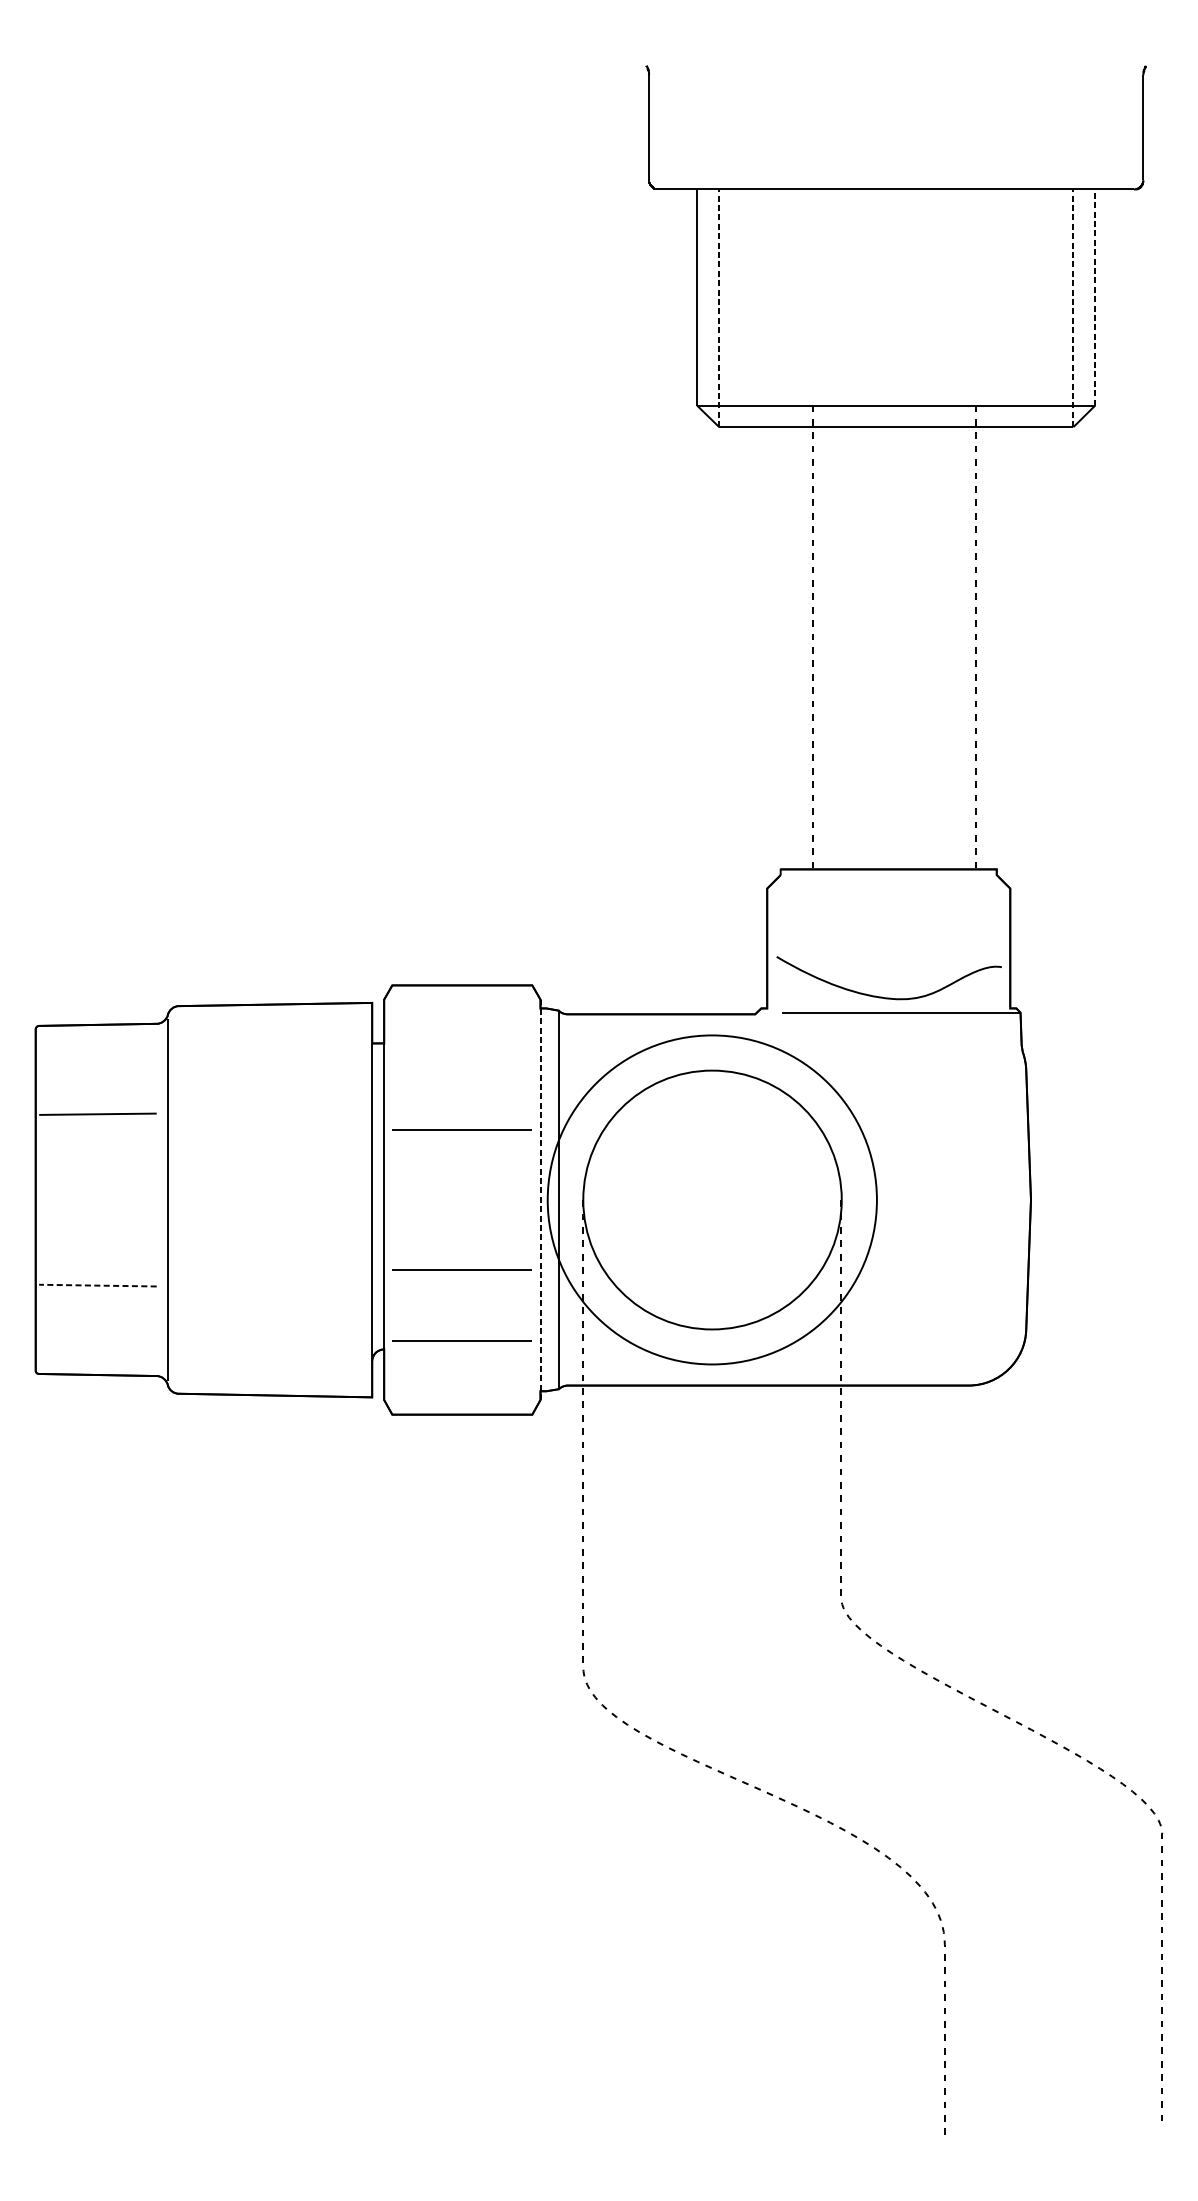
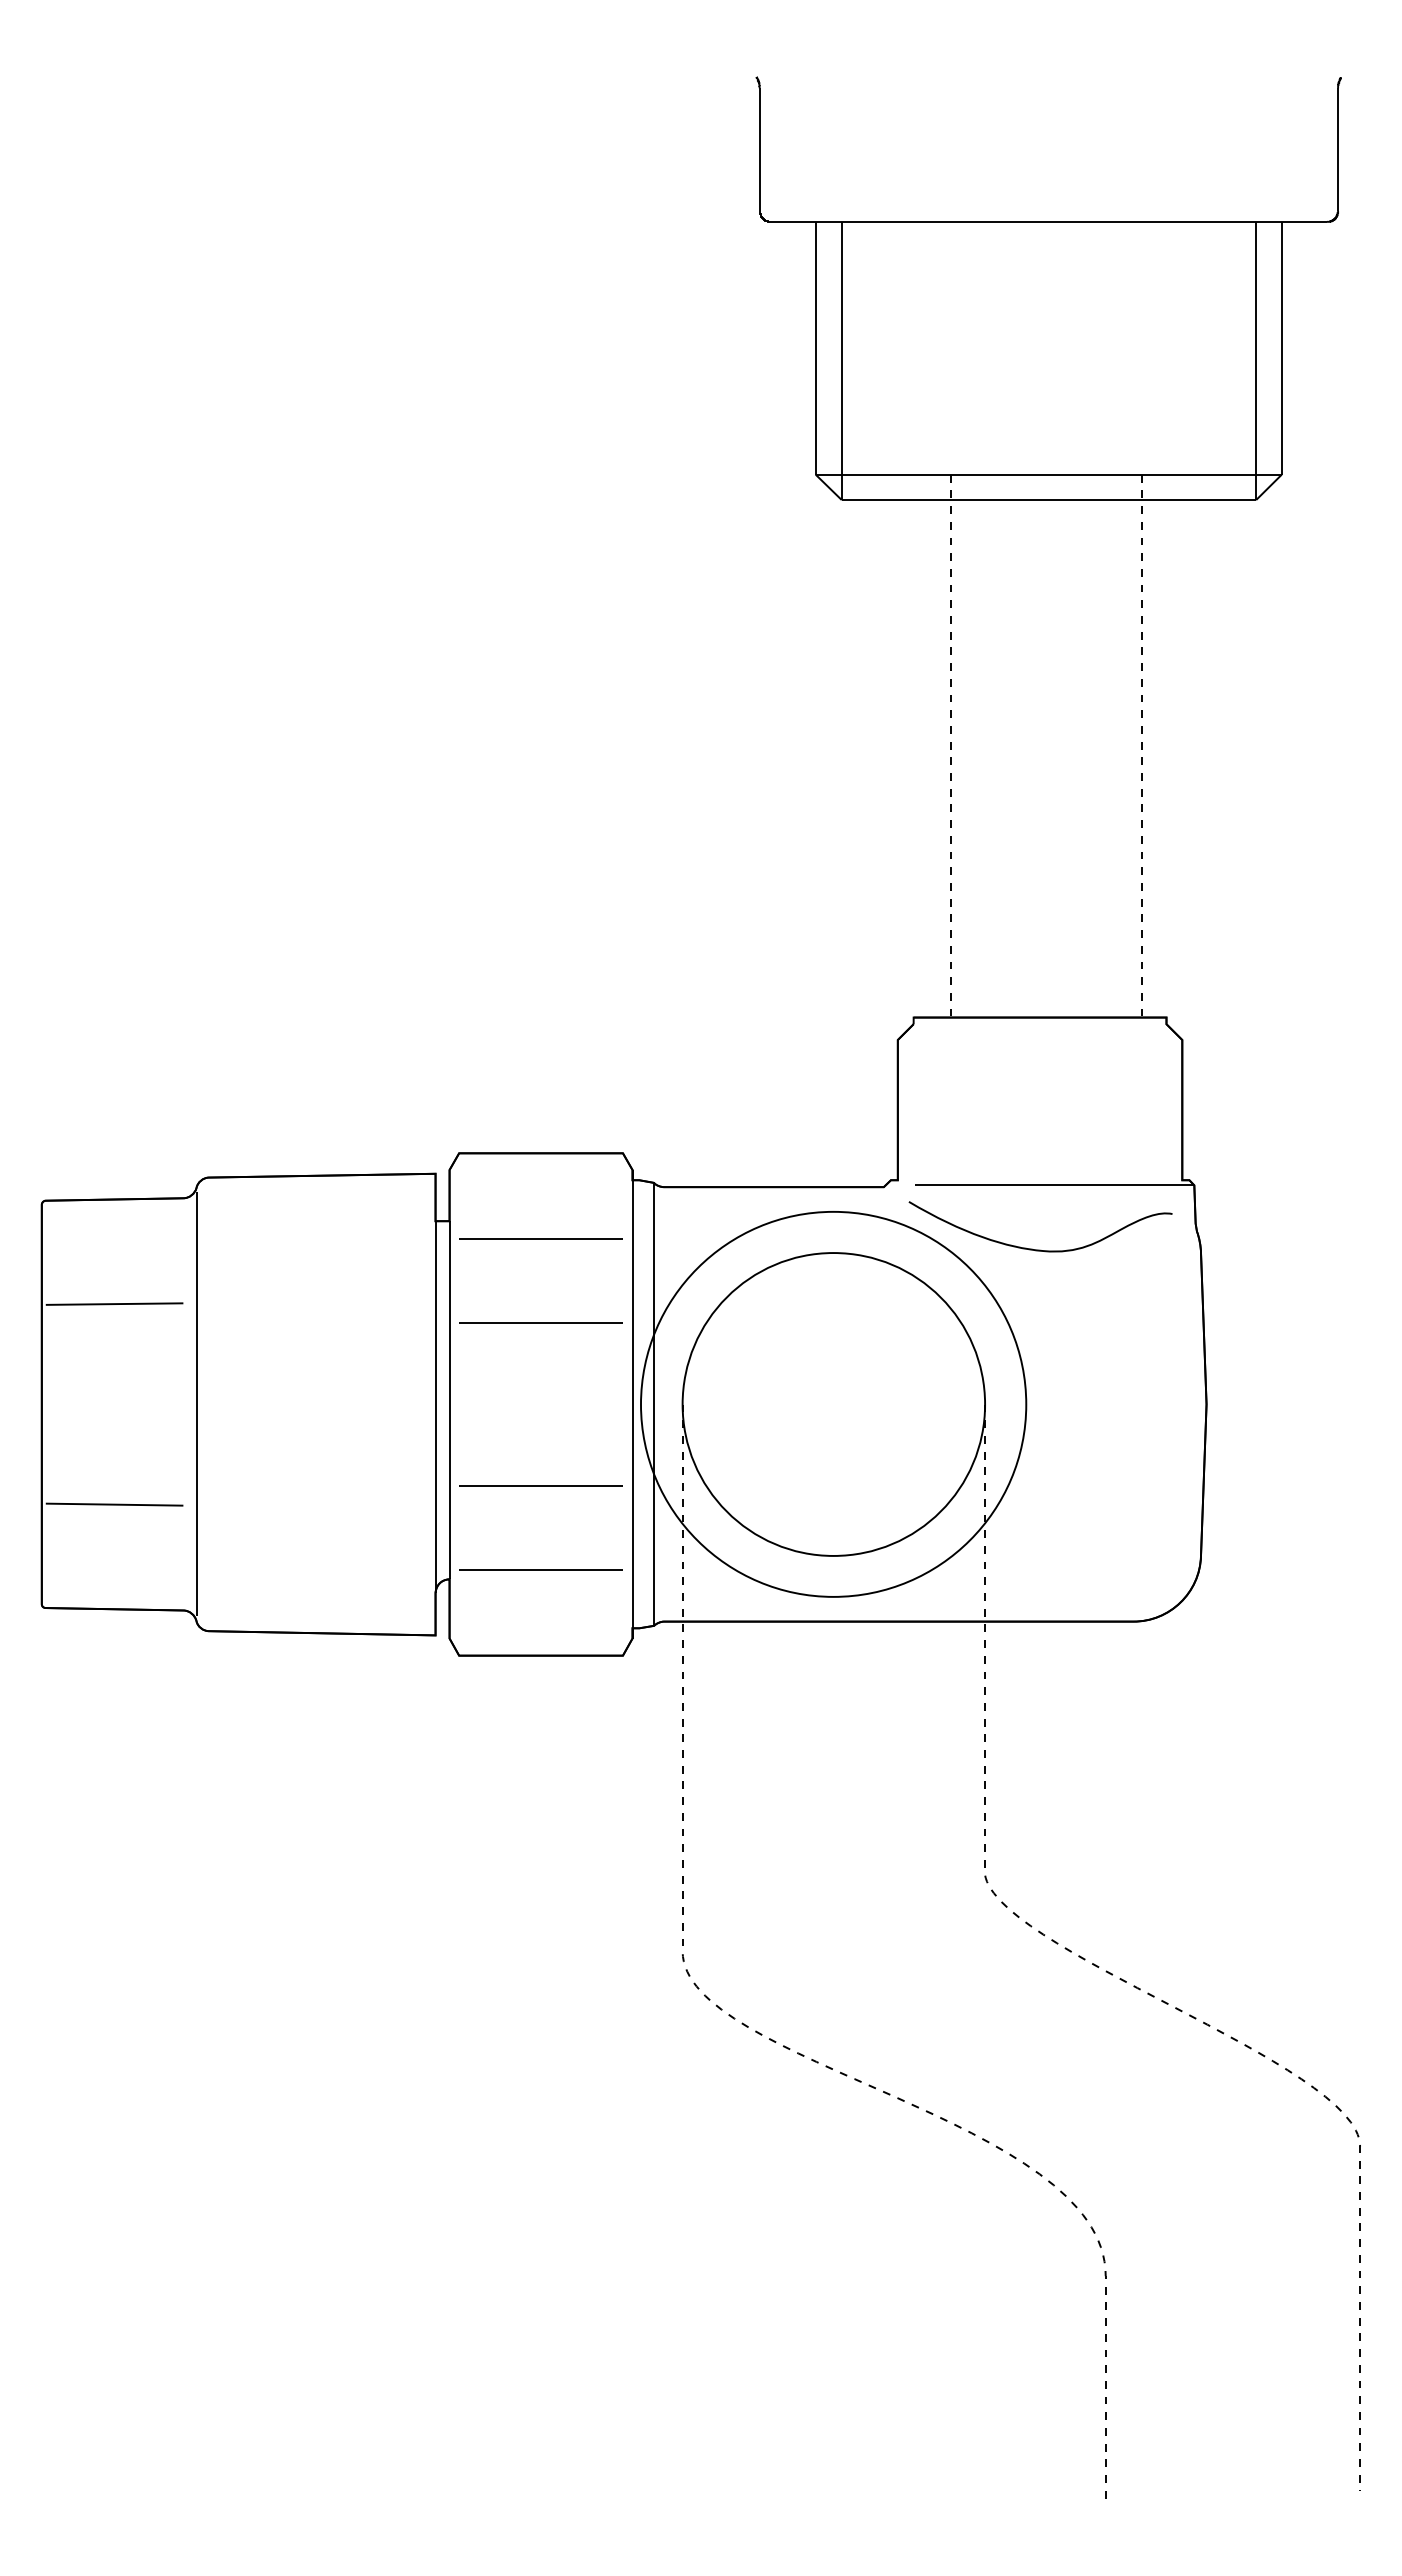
line: (1095, 296) -> (1281, 347), dashed -> solid
line: (719, 307) -> (841, 360), dashed -> solid
line: (1073, 307) -> (1256, 360), dashed -> solid
curve: (889, 997) -> (1040, 1249), moved
line: (461, 1058) -> (540, 1238), added
line: (540, 1199) -> (632, 1403), dashed -> solid
line: (97, 1285) -> (114, 1504), dashed -> solid

